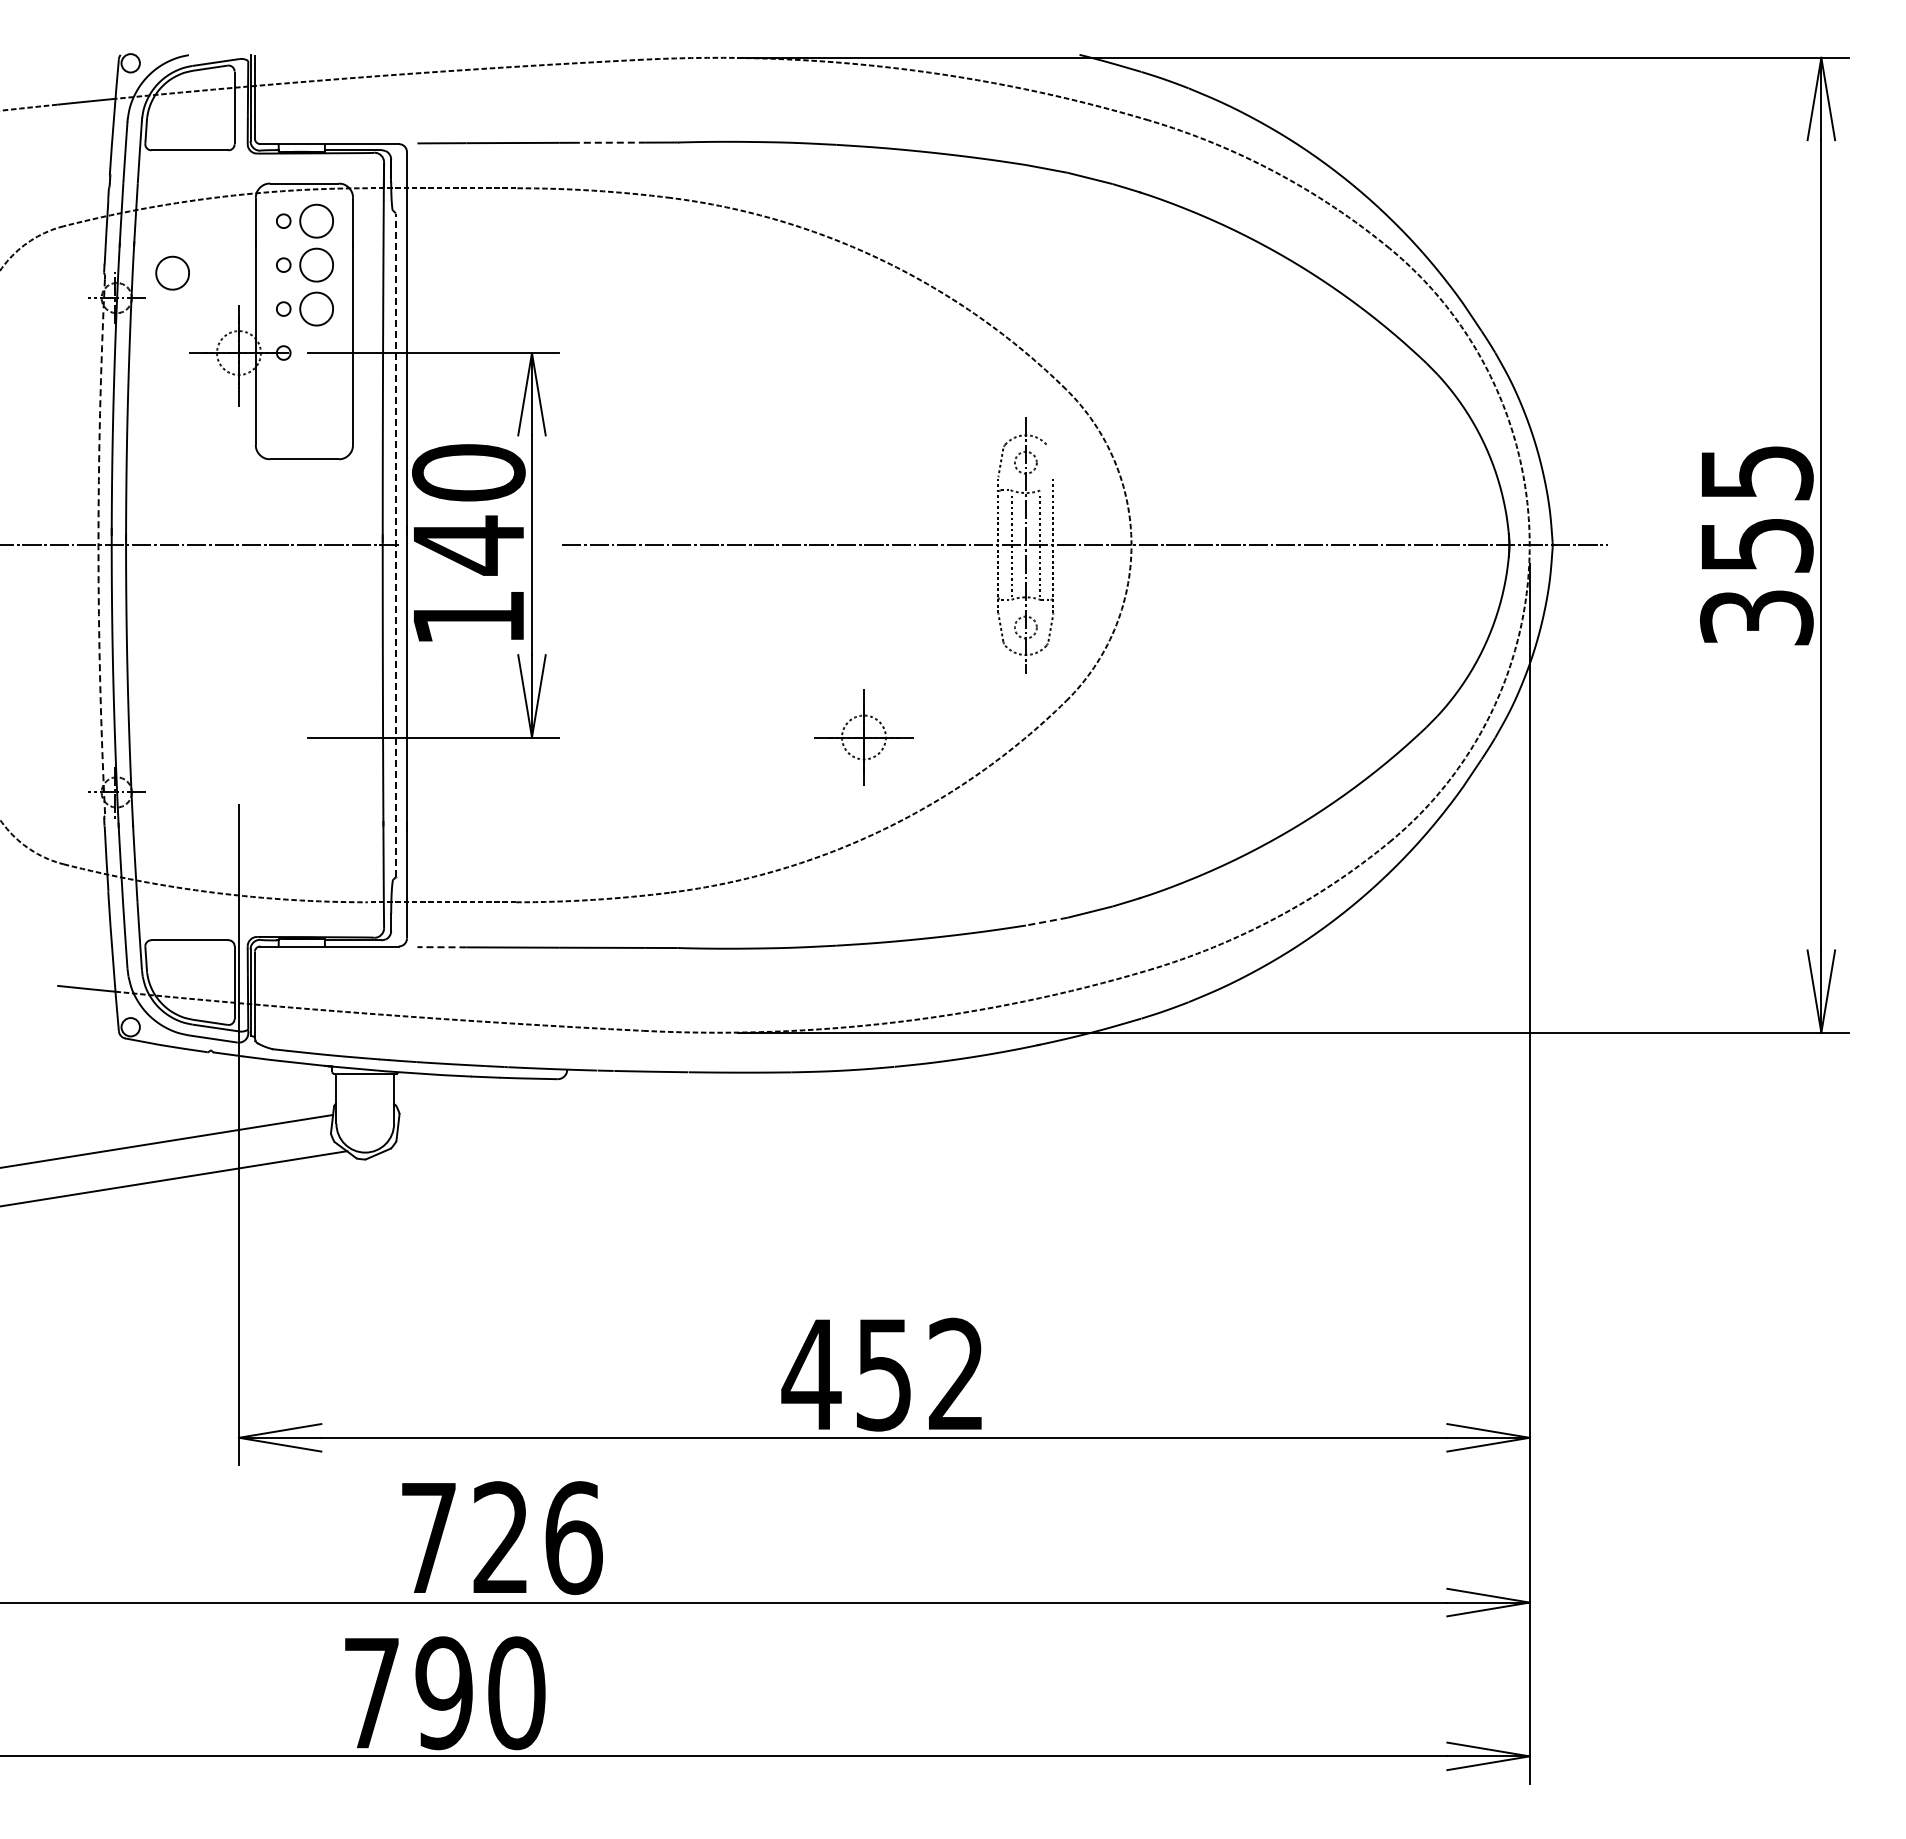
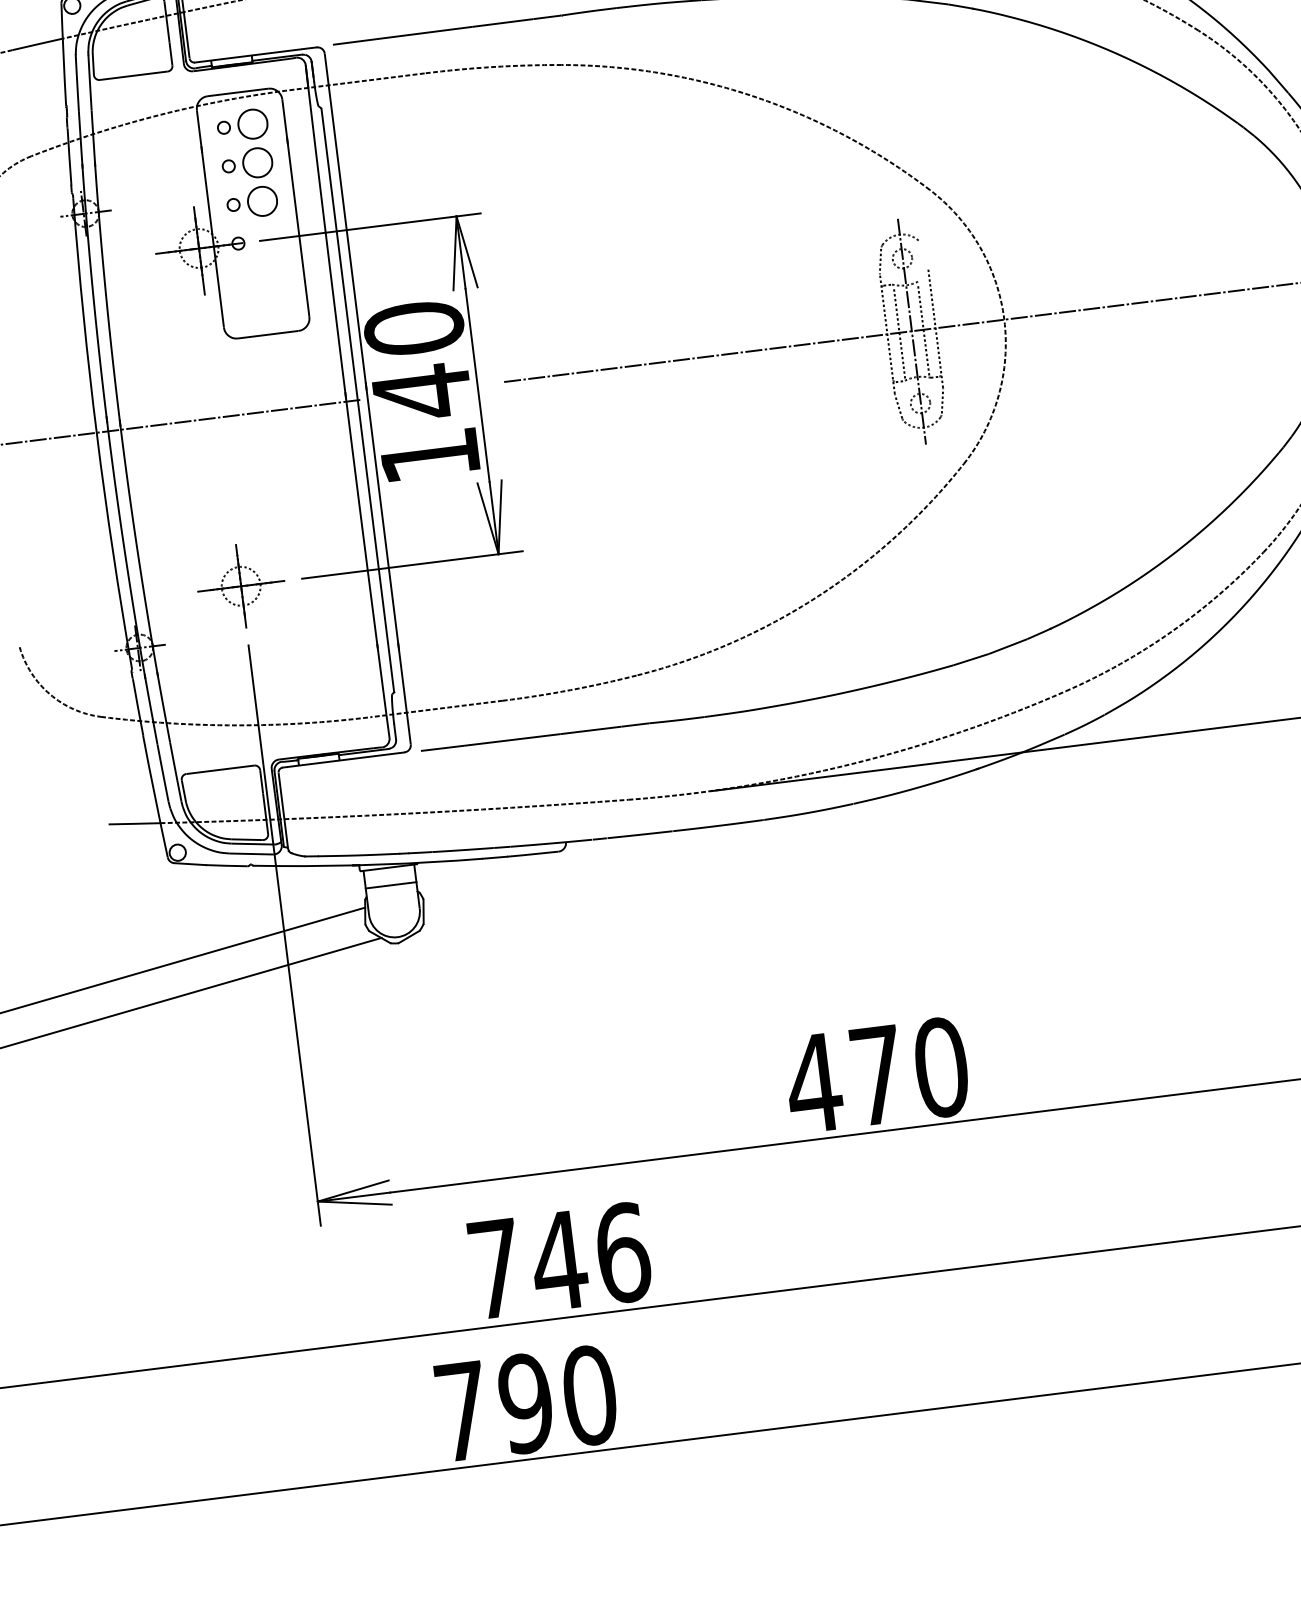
line: (610, 142) -> (502, 22), dashed -> solid
part: (172, 272) -> (131, 185), removed
line: (395, 545) -> (357, 400), dashed -> solid
arc: (98, 547) -> (96, 434), dashed -> solid
part: (863, 737) -> (240, 586), moved
line: (1046, 921) -> (970, 659), dashed -> solid
line: (441, 947) -> (442, 748), dashed -> solid
line: (365, 1093) -> (391, 885), added
text: (921, 1374) -> (910, 1071), 452 -> 470
text: (500, 1536) -> (558, 1259), 726 -> 746

